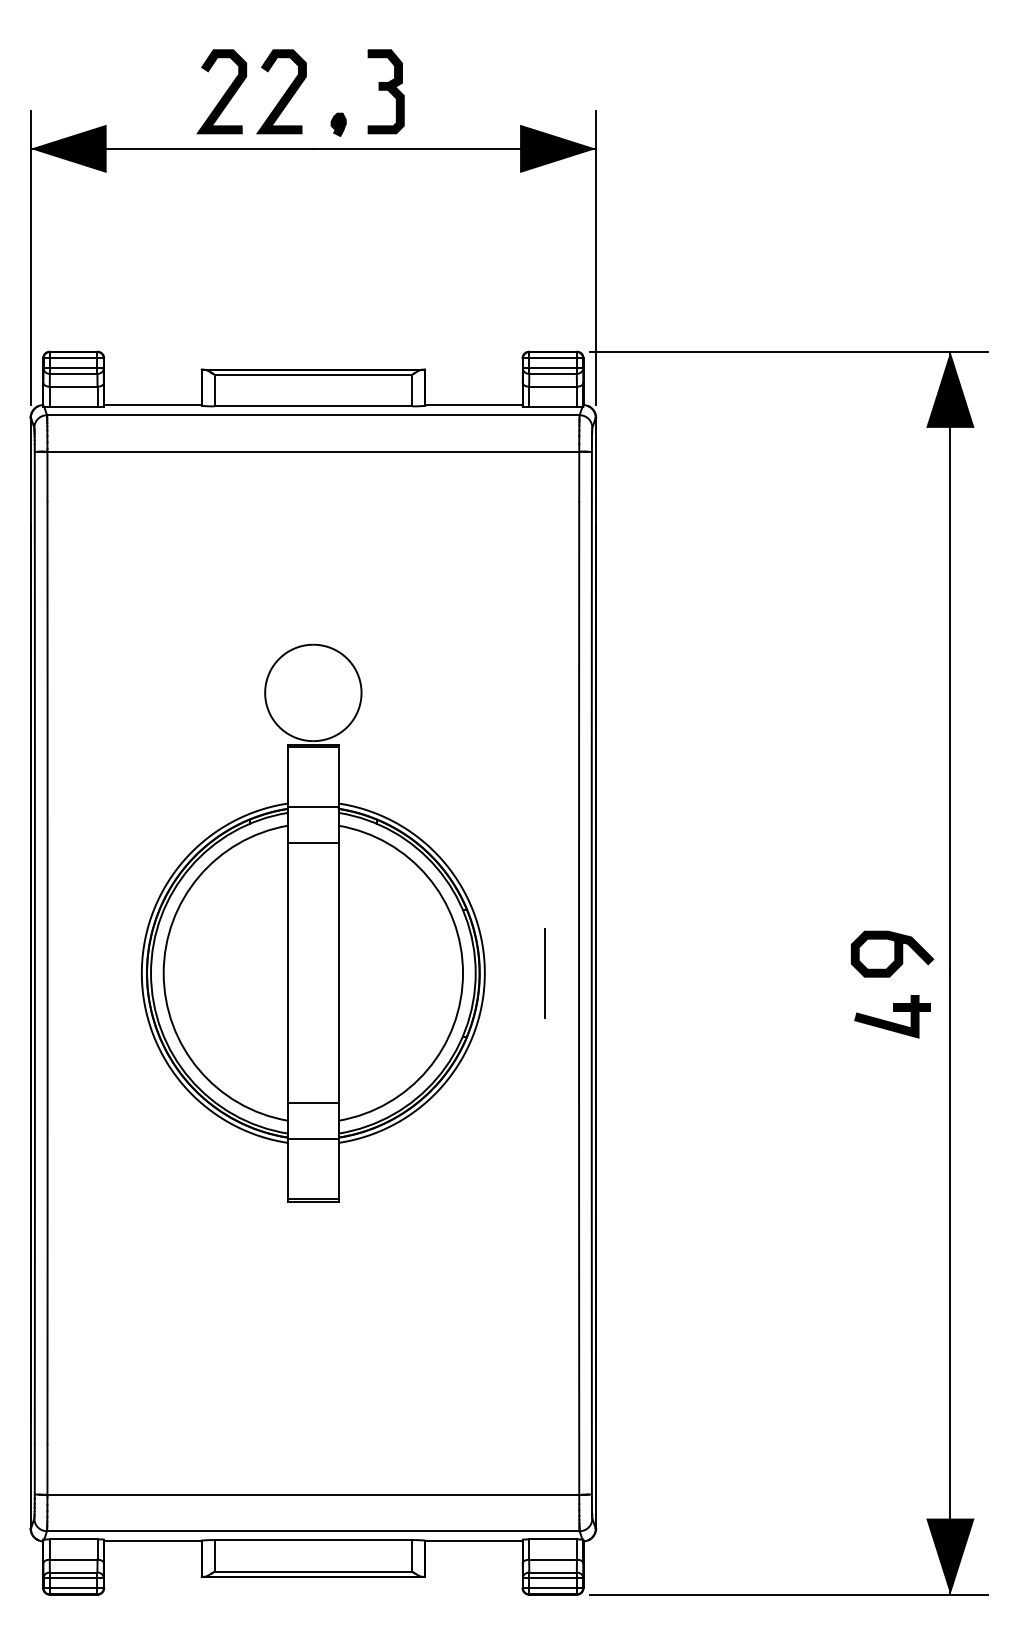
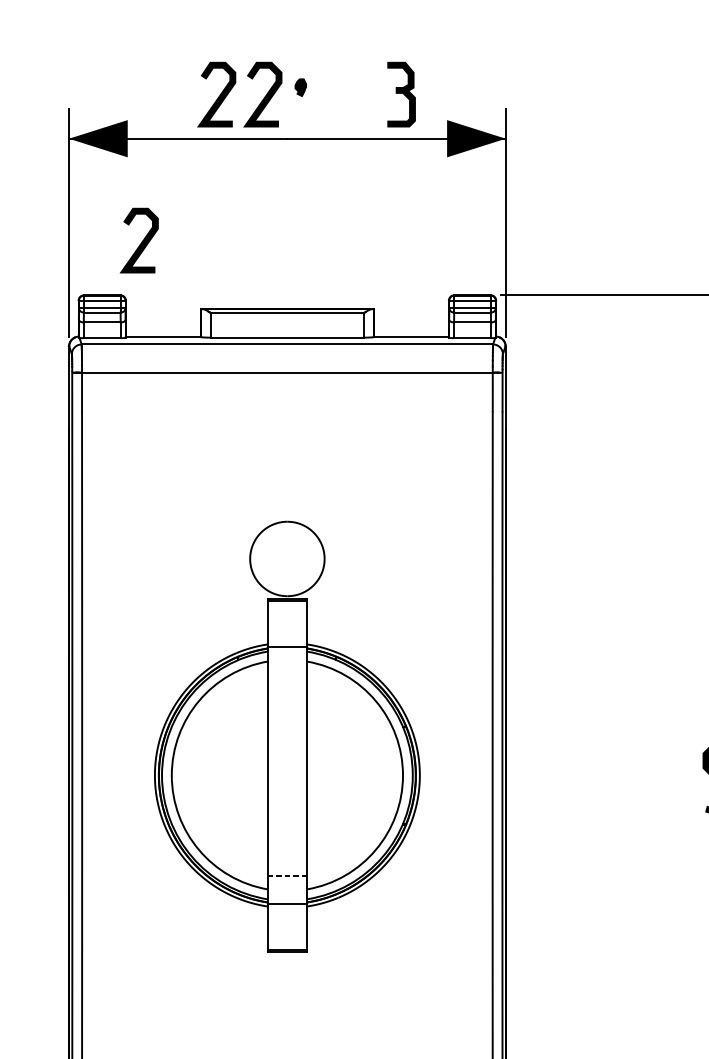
part: (385, 91) -> (401, 94), moved
part: (338, 124) -> (300, 87), moved
curve: (124, 282) -> (141, 241), added
line: (313, 843) -> (287, 675), removed
line: (545, 972) -> (466, 774), removed
line: (312, 1103) -> (286, 876), solid -> dashed

